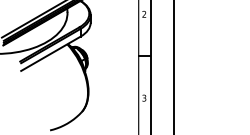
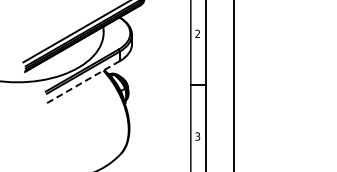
line: (50, 54) -> (82, 82), solid -> dashed

